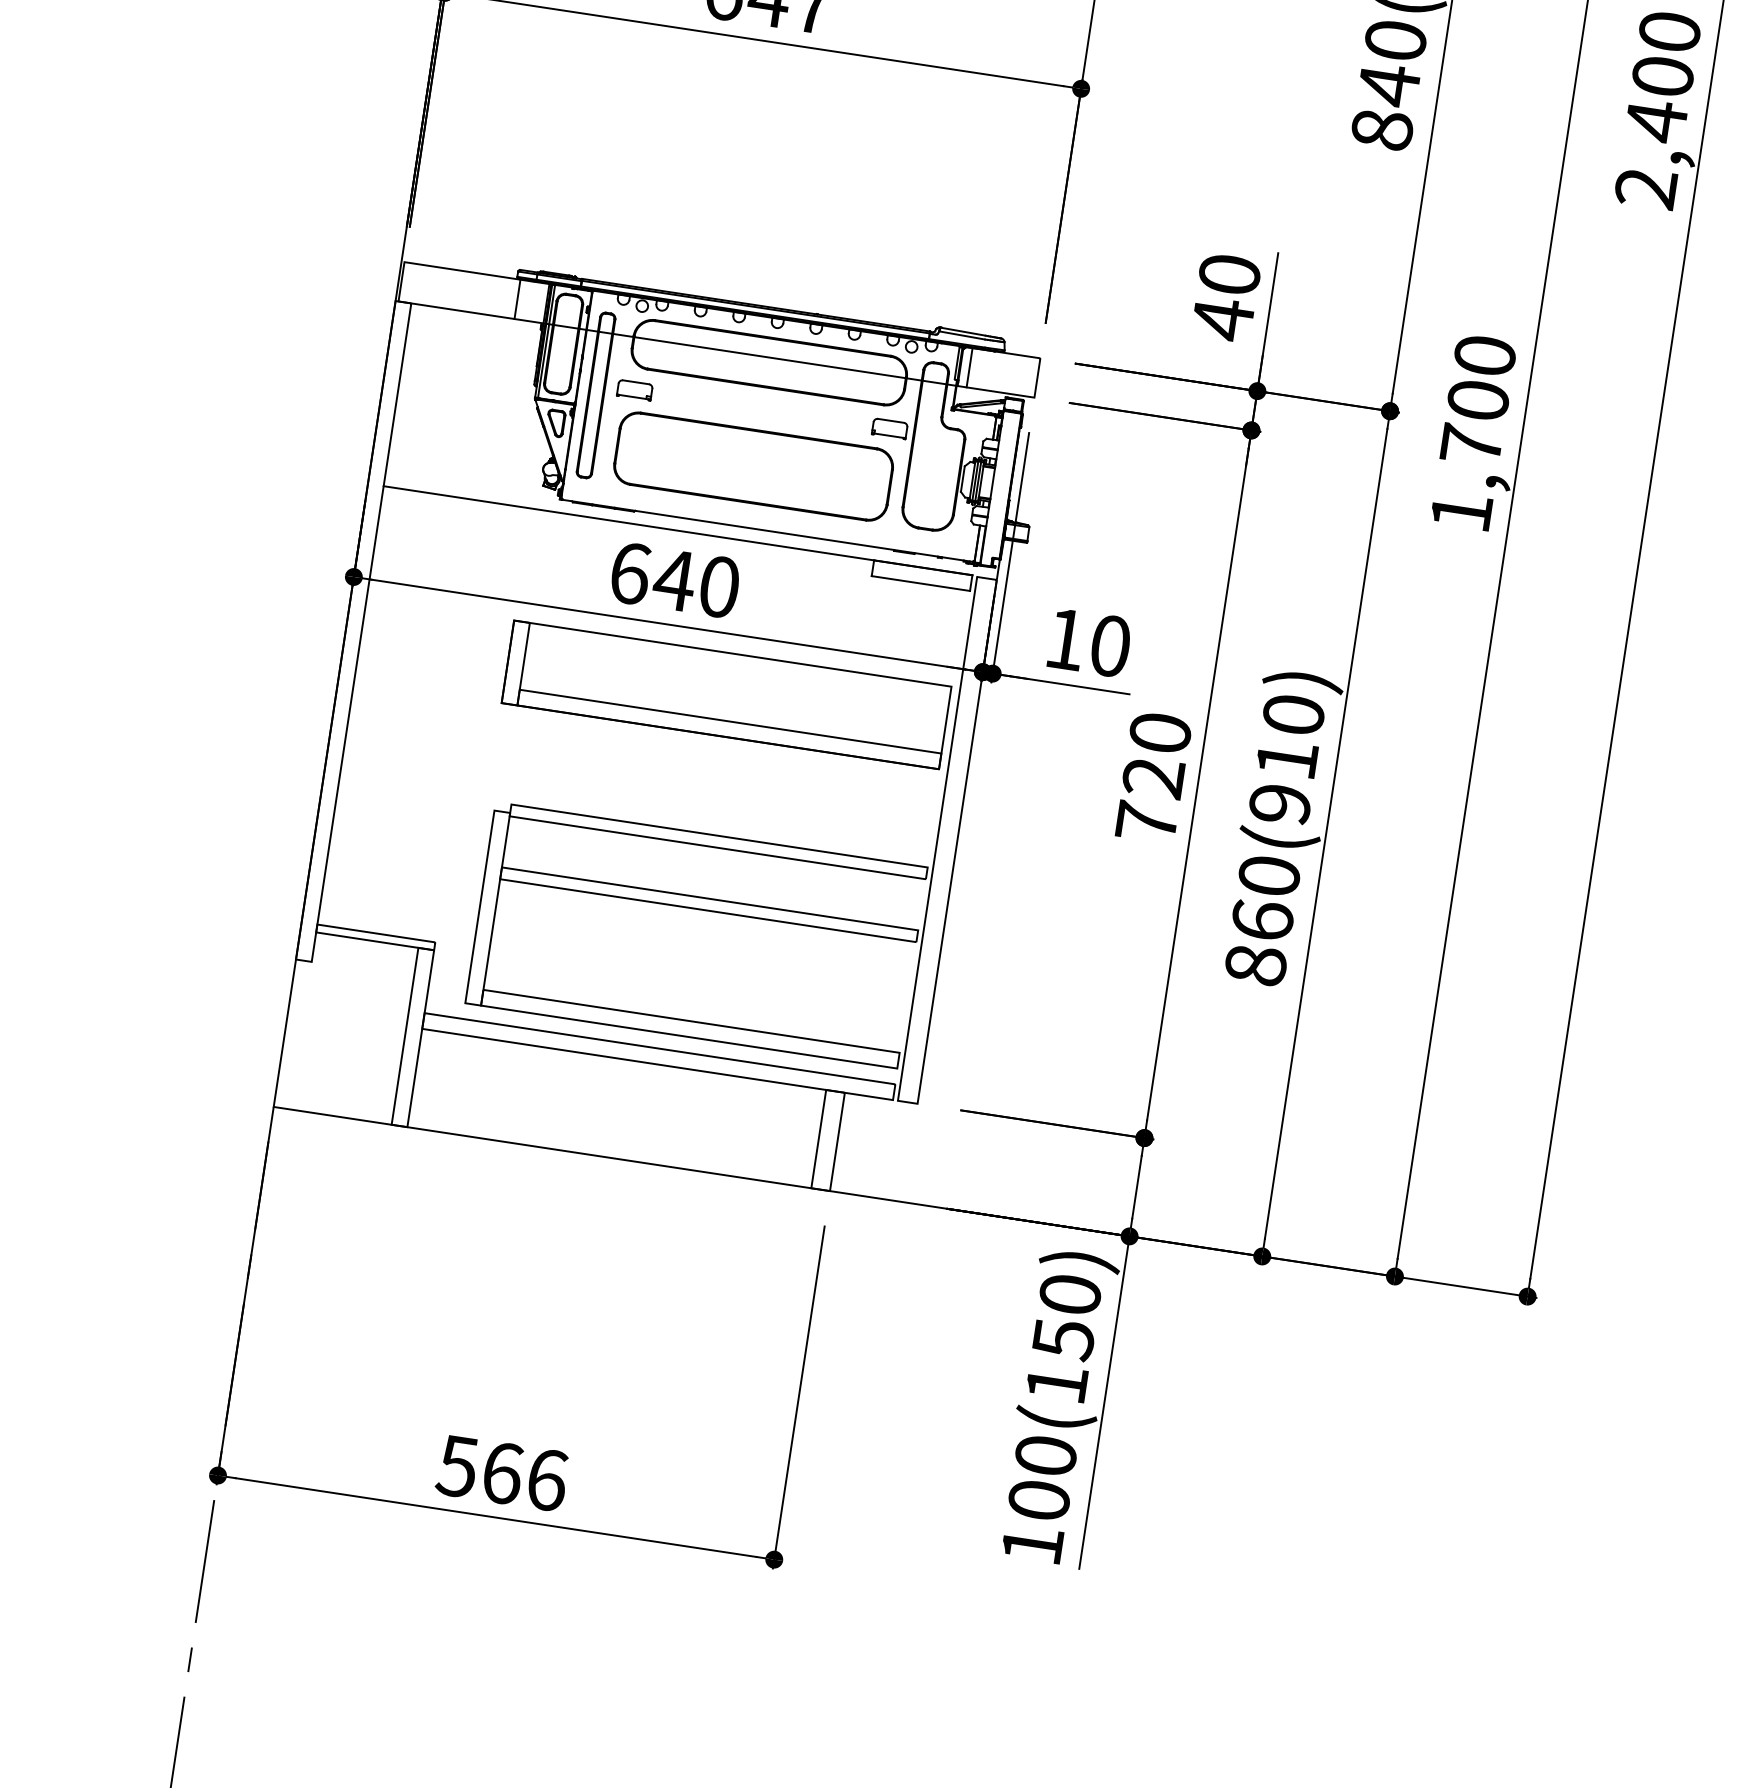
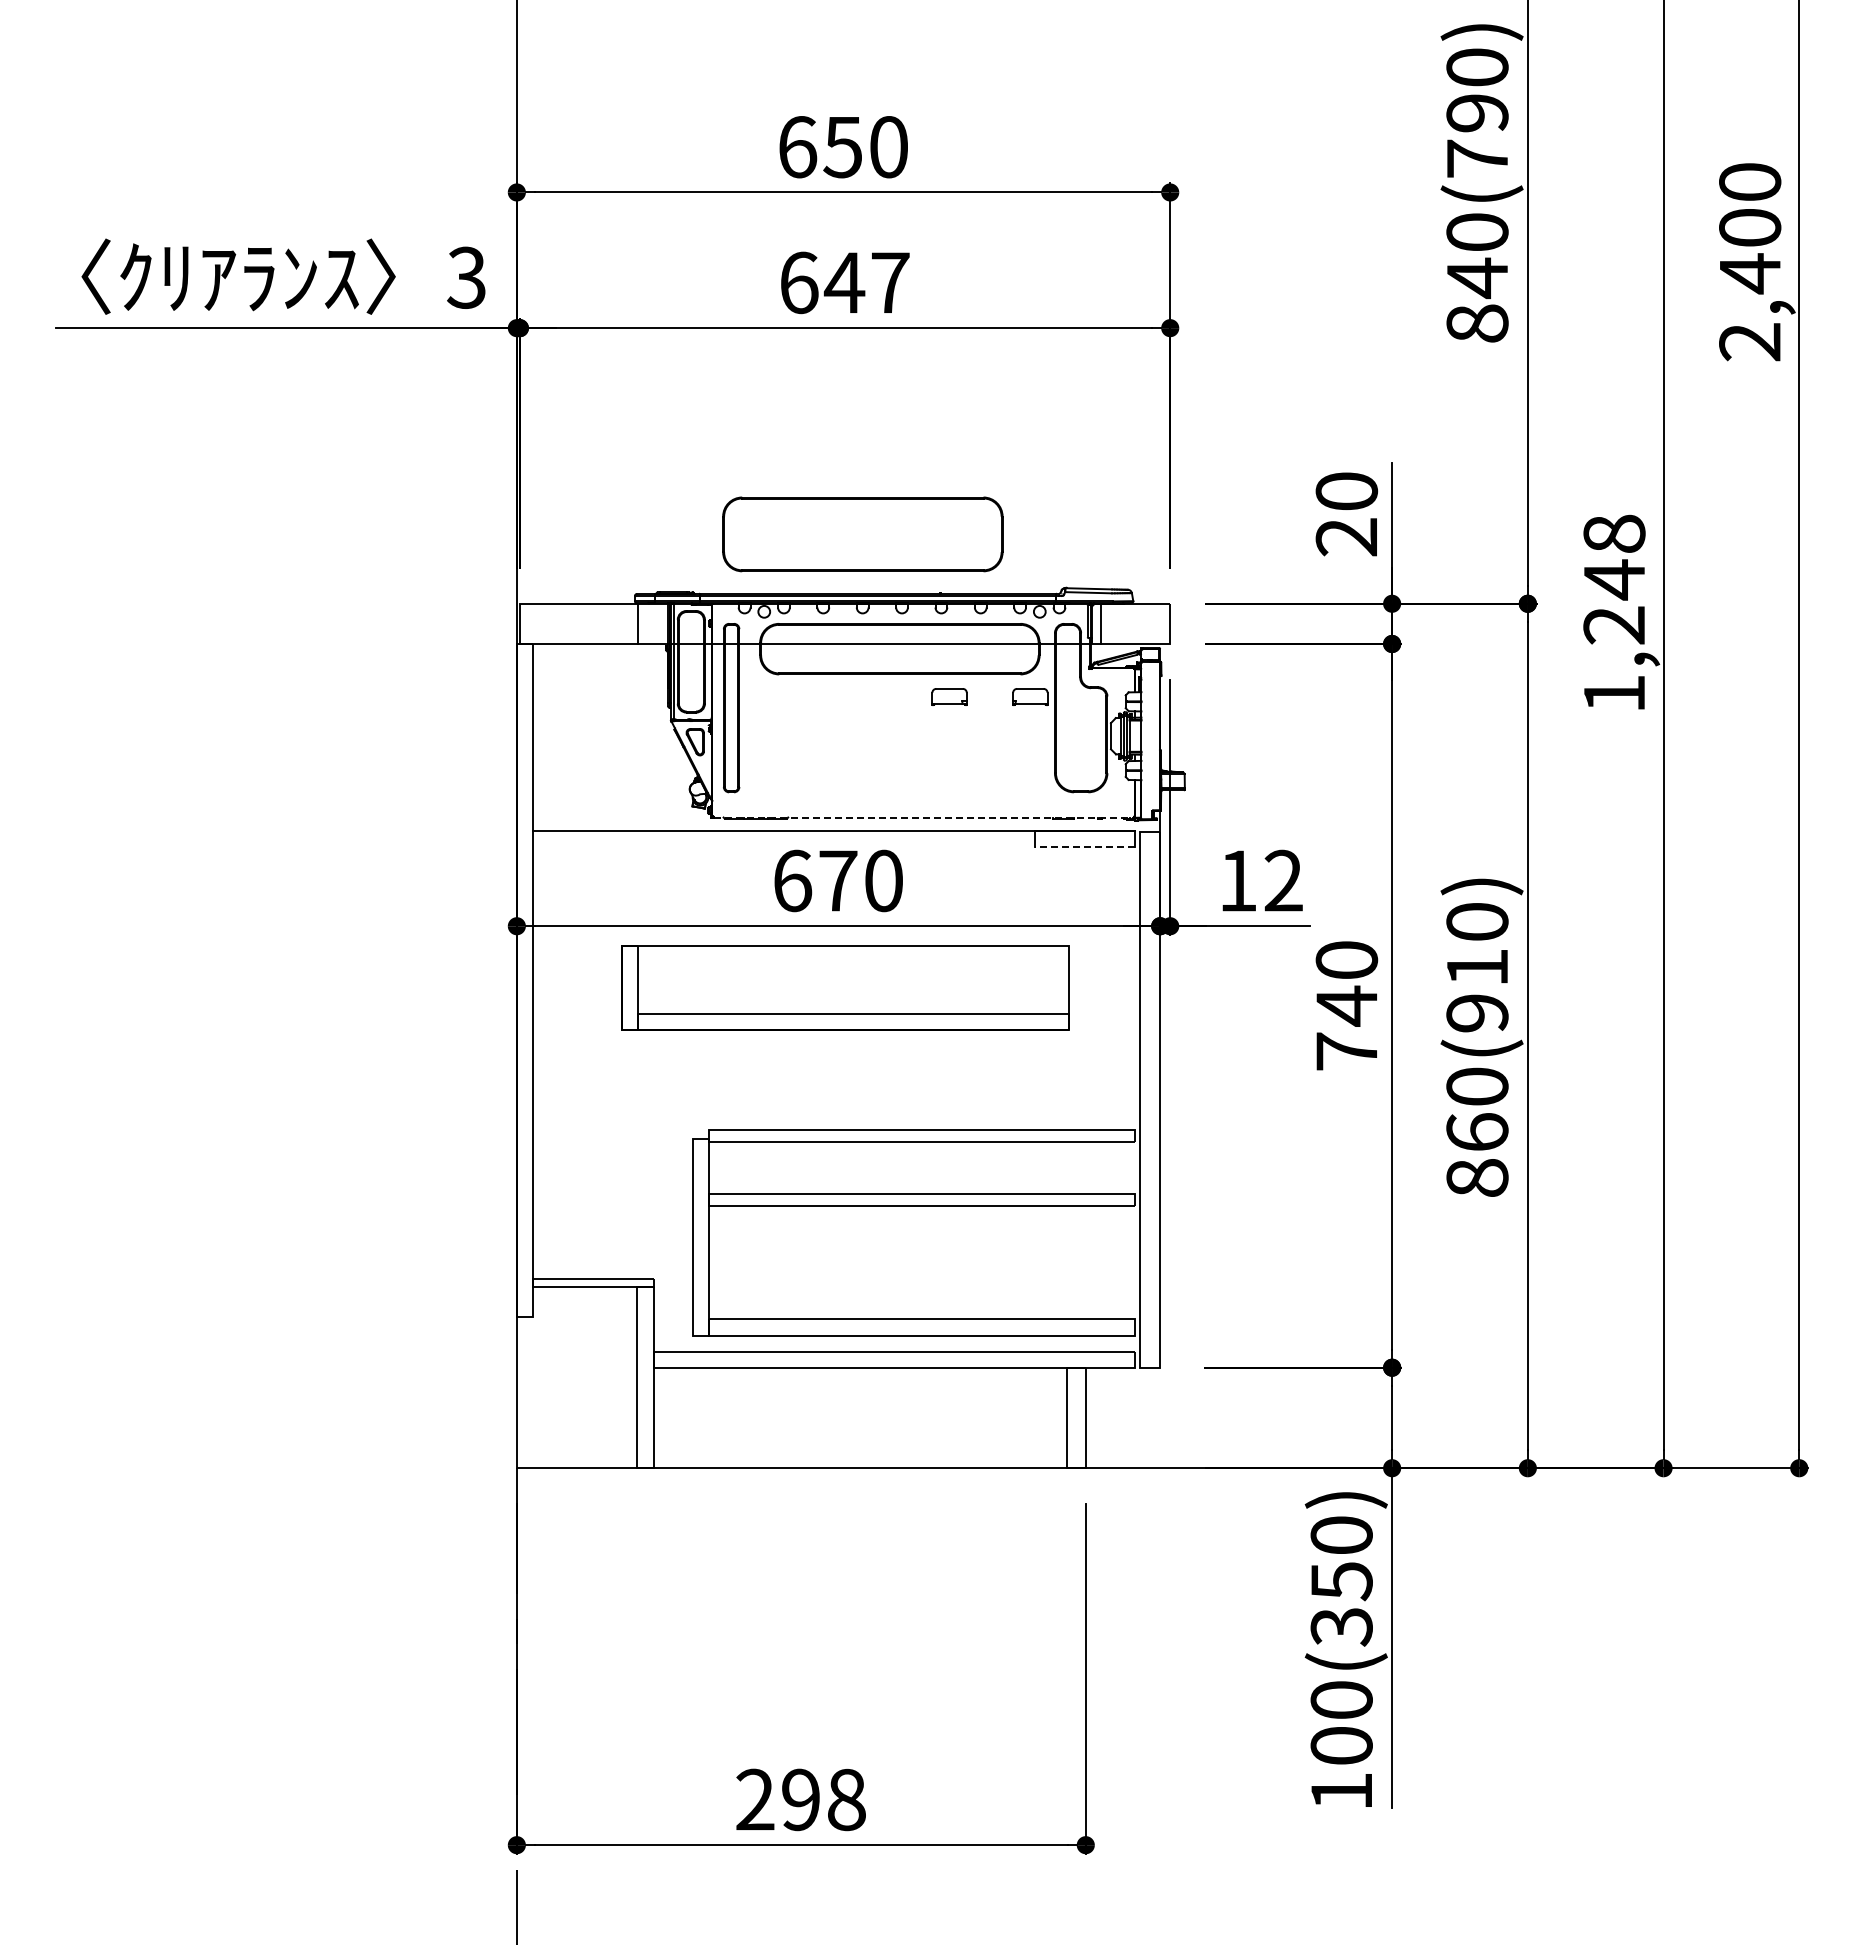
text: (1221, 319) -> (1345, 537), 40 -> 20
part: (634, 389) -> (949, 696), moved
text: (1478, 400) -> (1614, 579), 1,700 -> 1,248
part: (753, 466) -> (862, 534), moved
line: (768, 530) -> (924, 817), solid -> dashed
text: (674, 579) -> (837, 880), 640 -> 670
line: (920, 583) -> (1084, 847), solid -> dashed
text: (1110, 645) -> (1283, 880), 10 -> 12
part: (726, 694) -> (845, 987), moved
text: (1153, 777) -> (1346, 1005), 720 -> 740
text: (1056, 1384) -> (1341, 1627), 100(150) -> 100(350)
text: (502, 1472) -> (800, 1799), 566 -> 298

